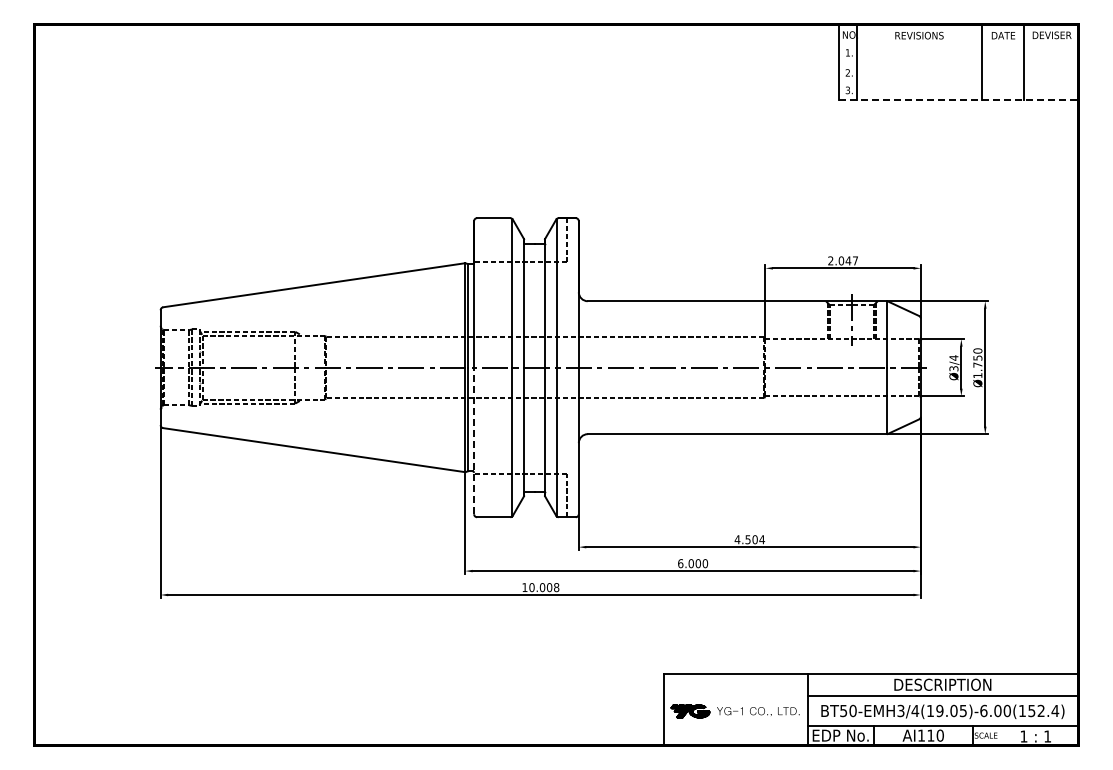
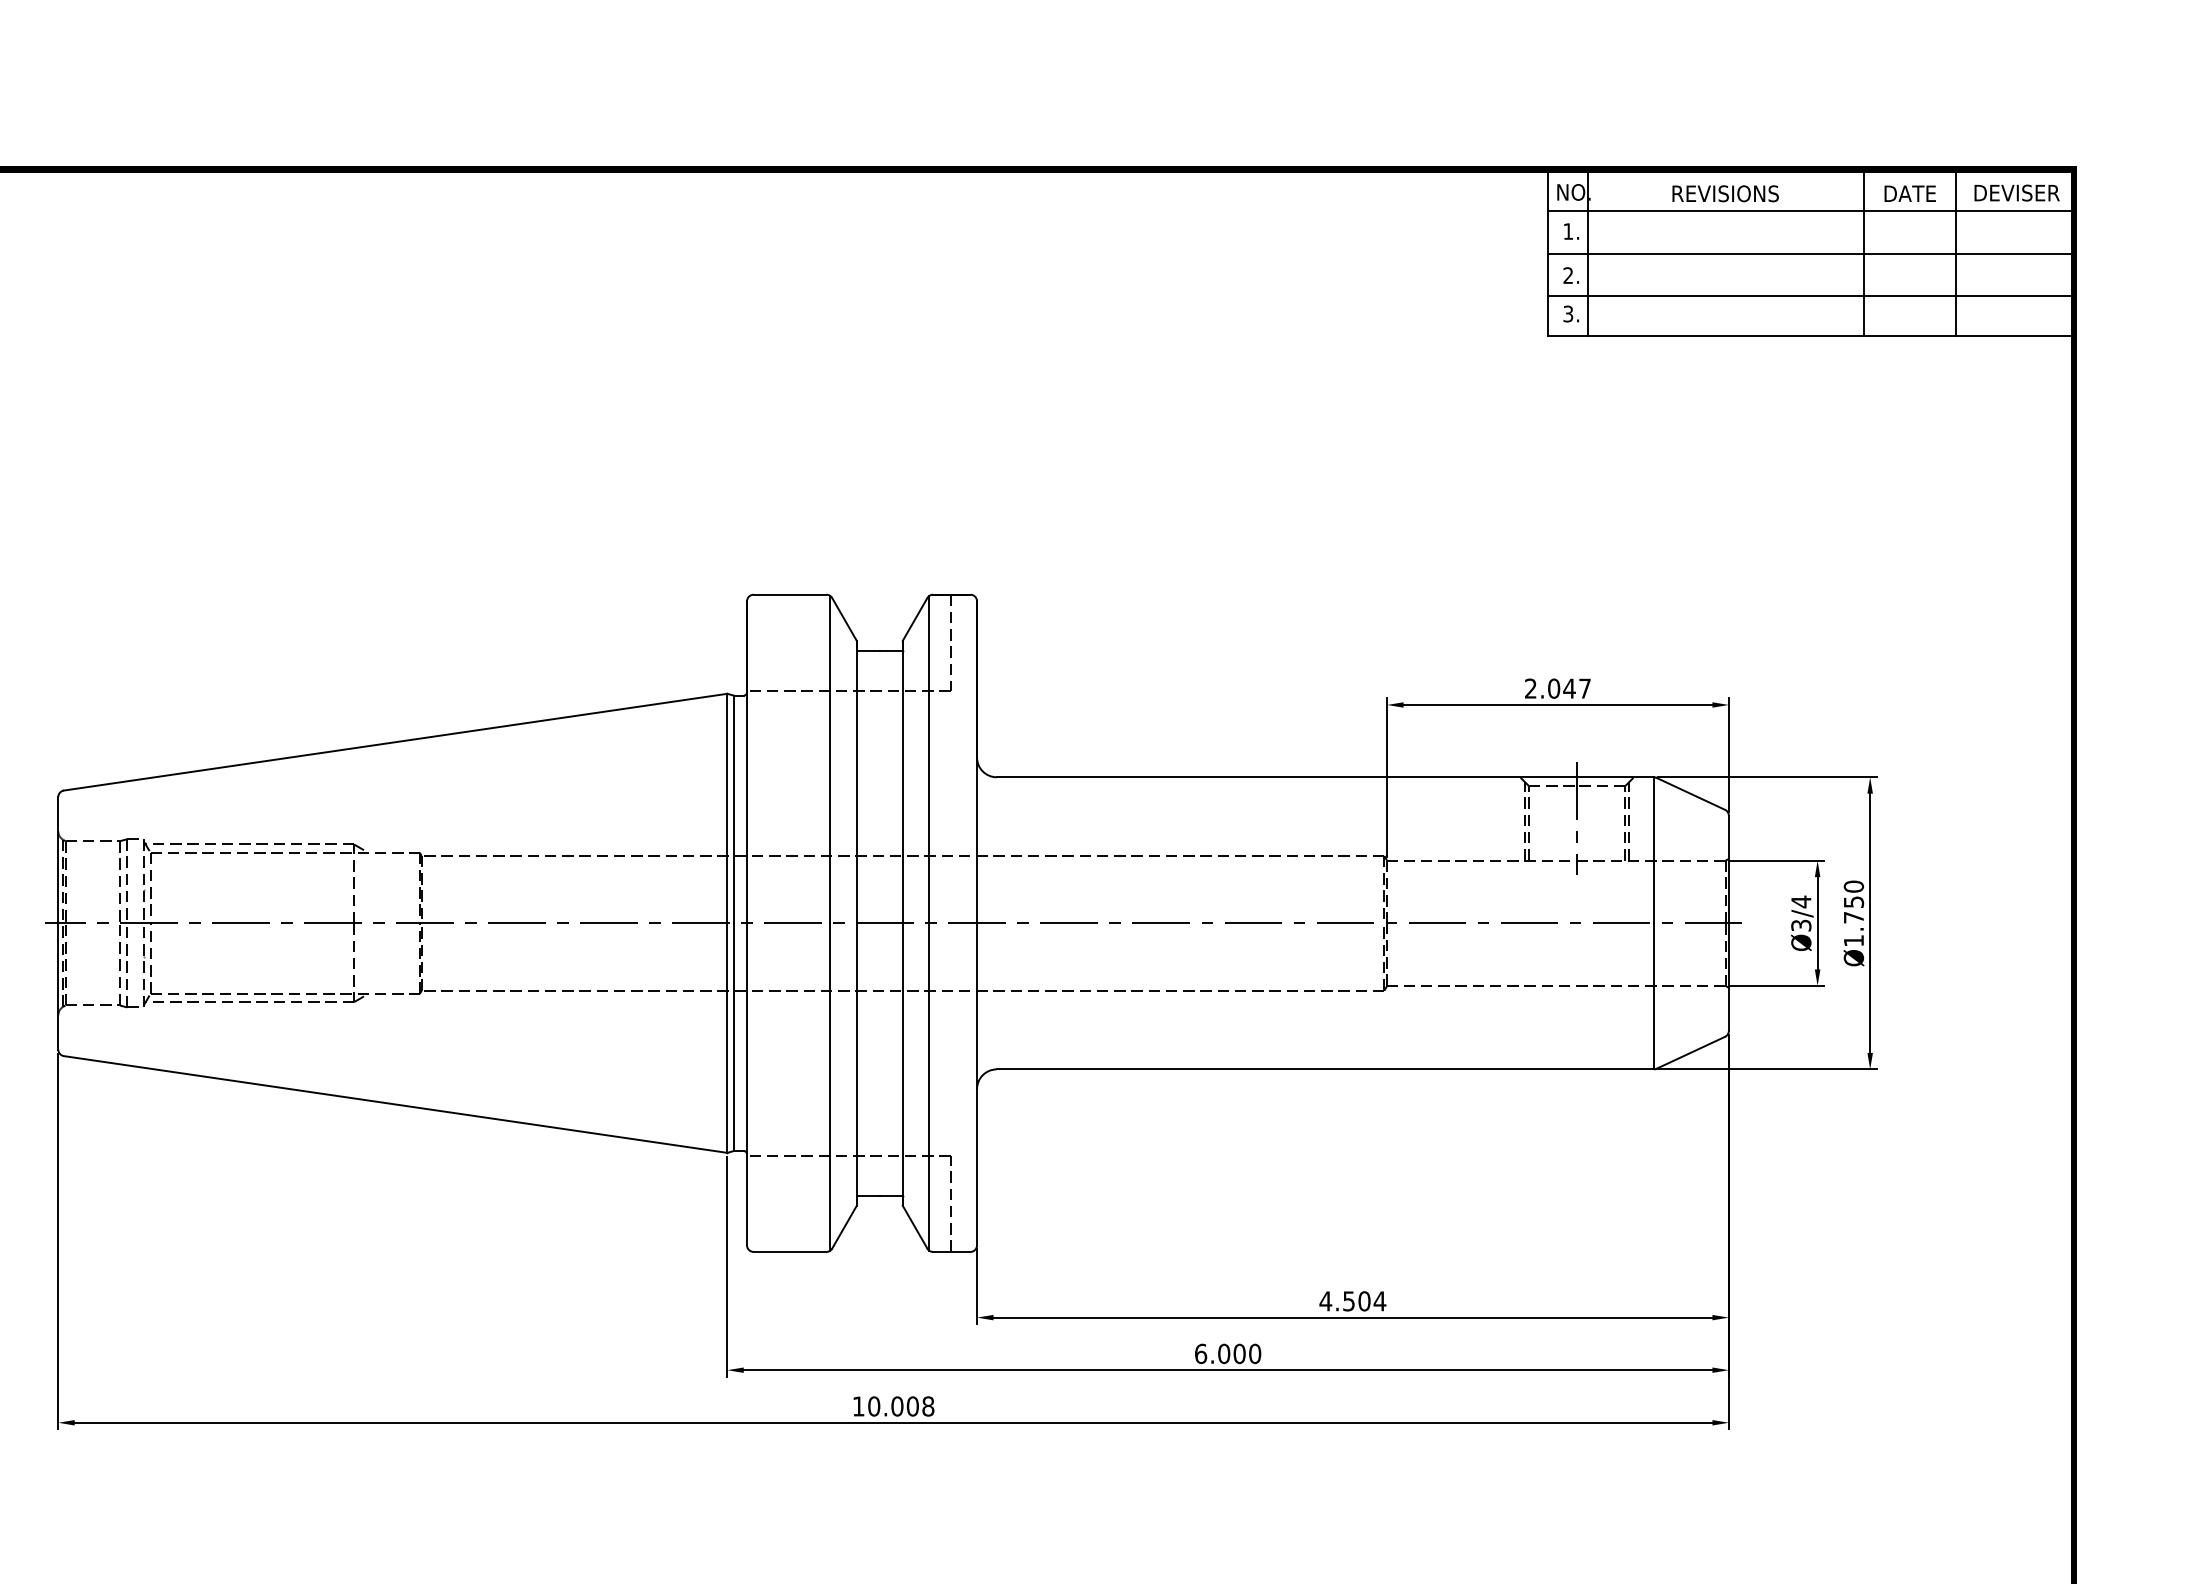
line: (958, 43) -> (1811, 210), added
line: (958, 62) -> (1811, 252), added
line: (958, 82) -> (1811, 296), added
line: (958, 100) -> (1811, 336), dashed -> solid
line: (474, 440) -> (747, 1083), dashed -> solid

